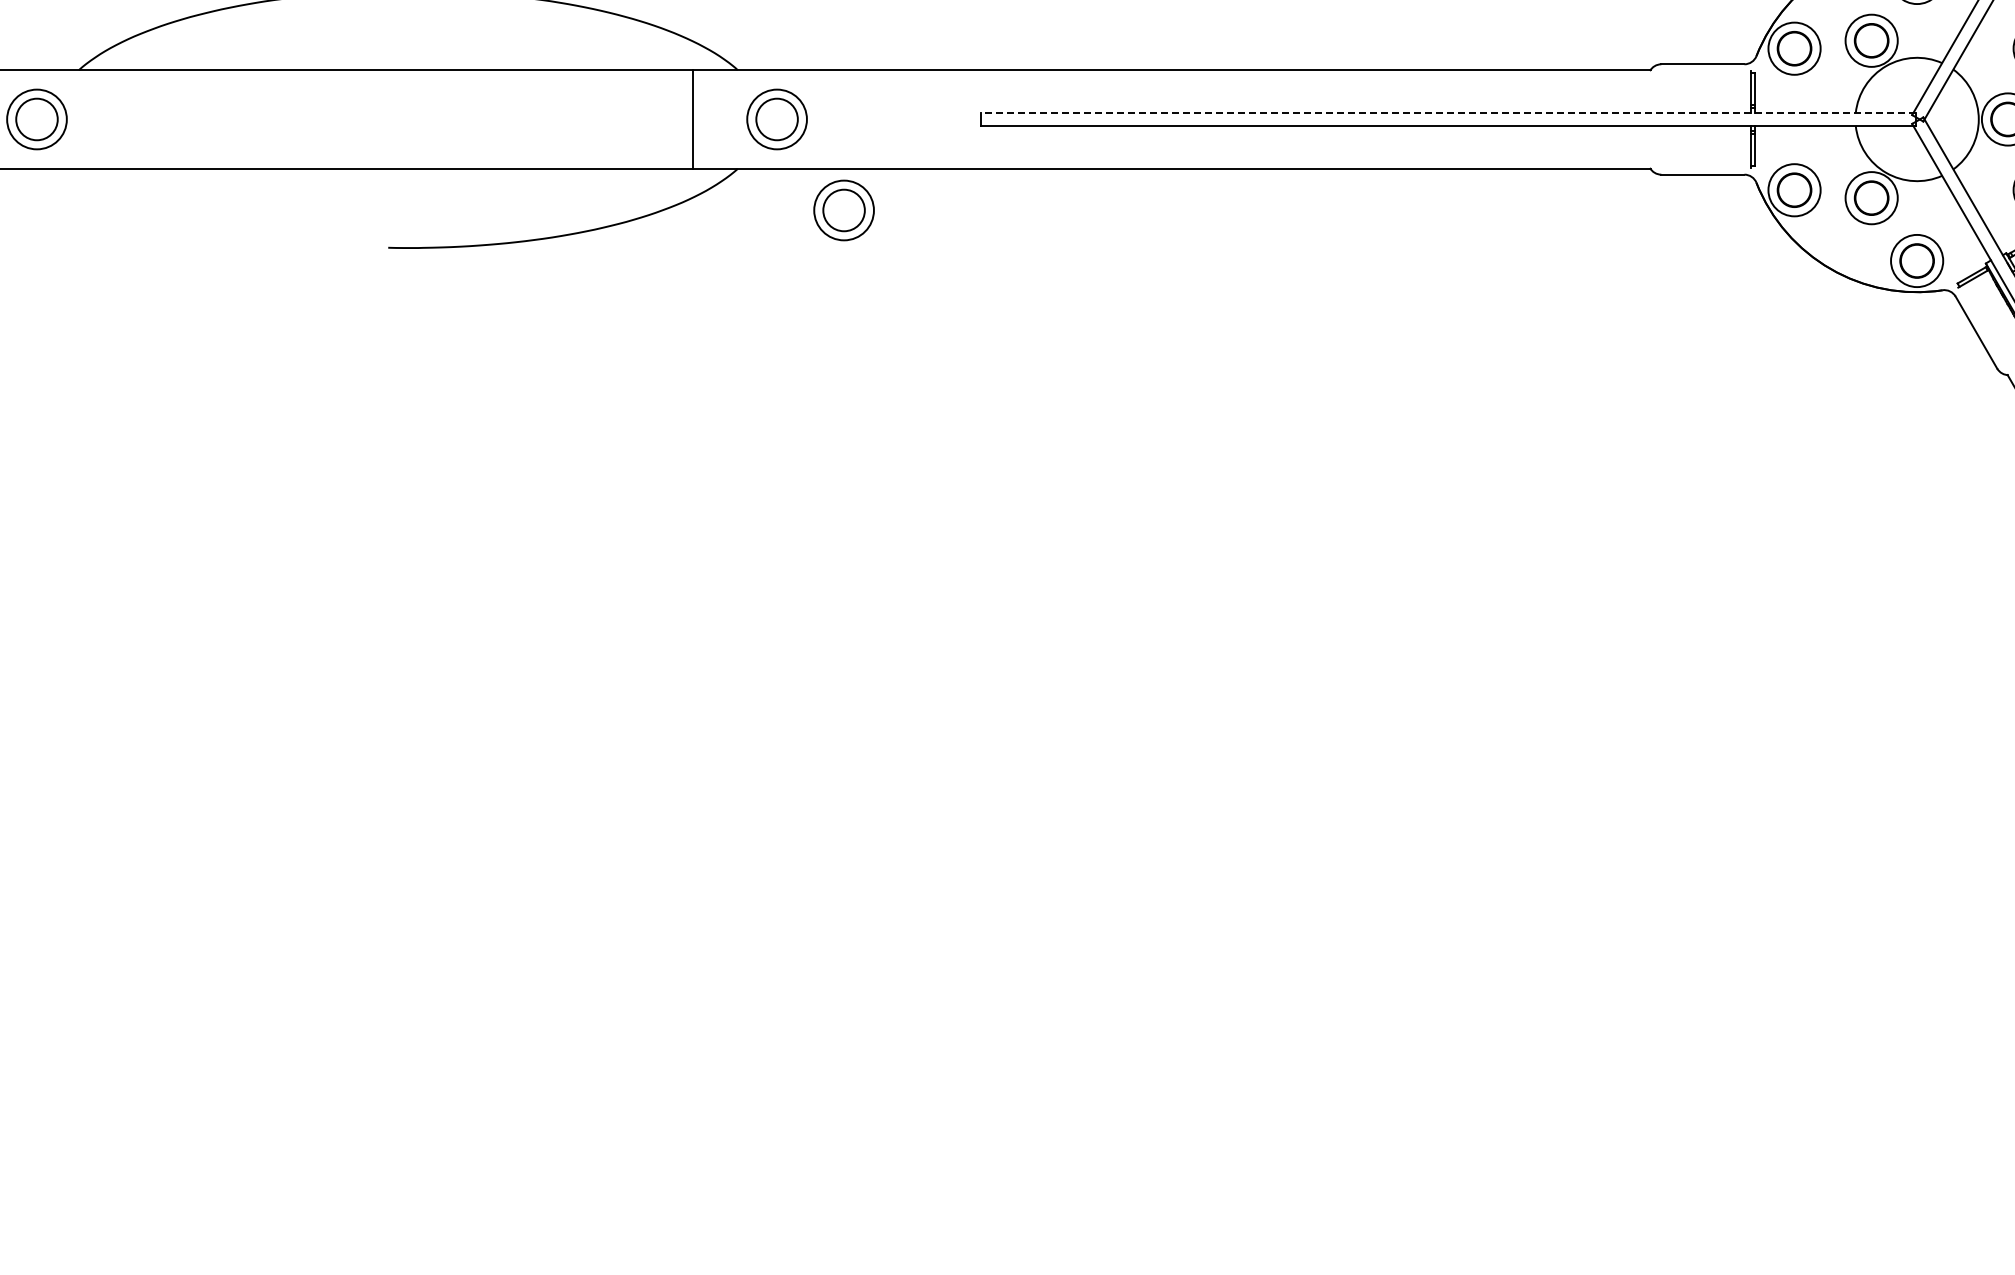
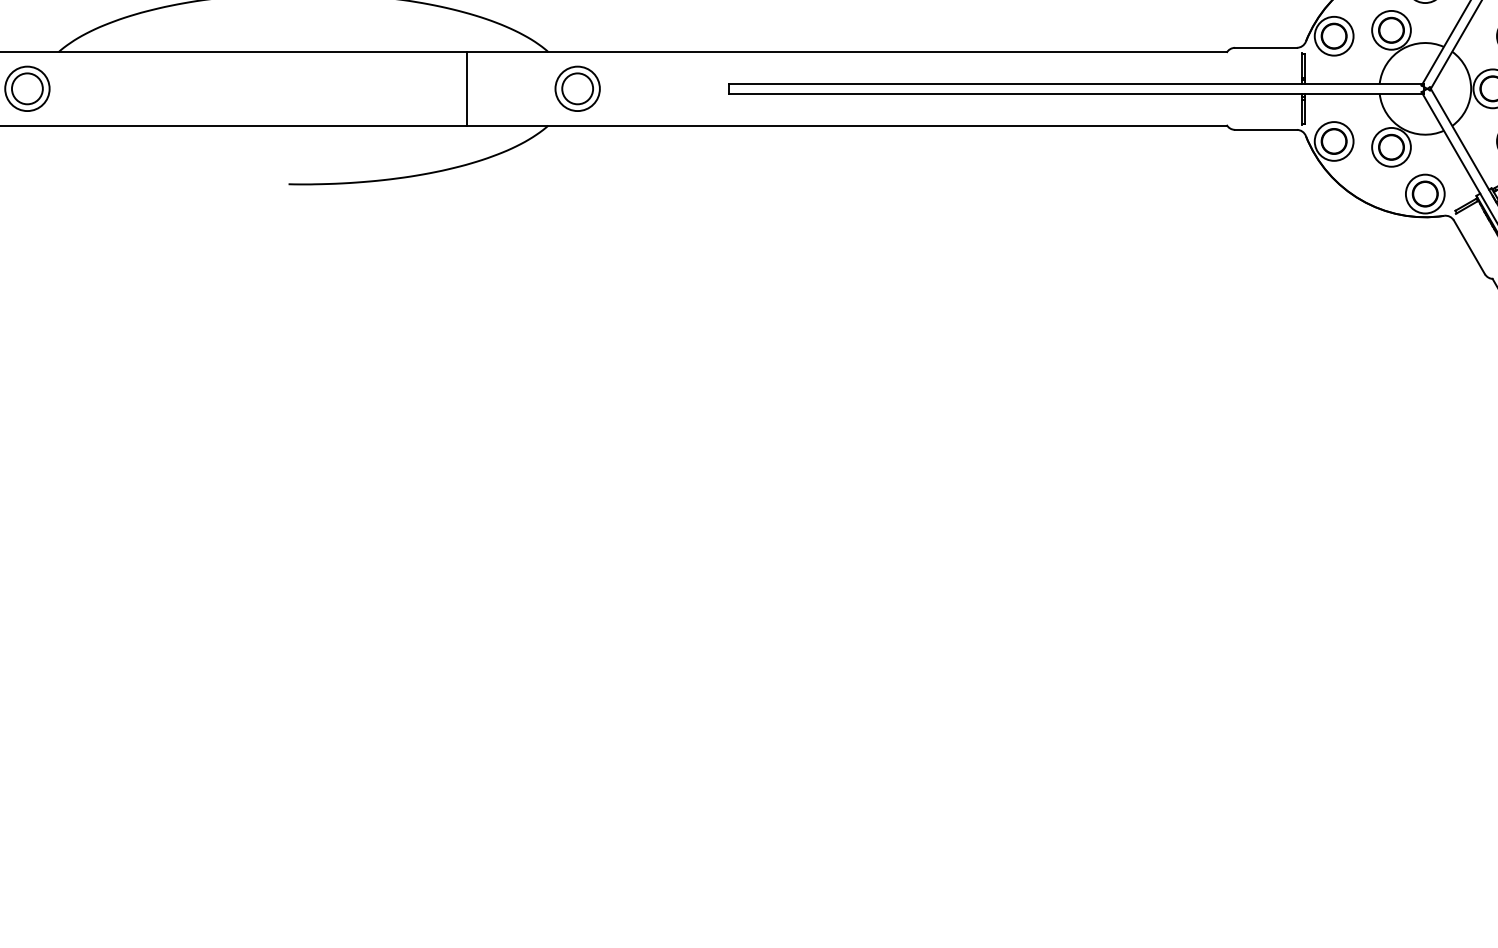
line: (1447, 113) -> (1076, 84), dashed -> solid
line: (692, 119) -> (466, 88), moved
part: (843, 210) -> (627, 156), removed

